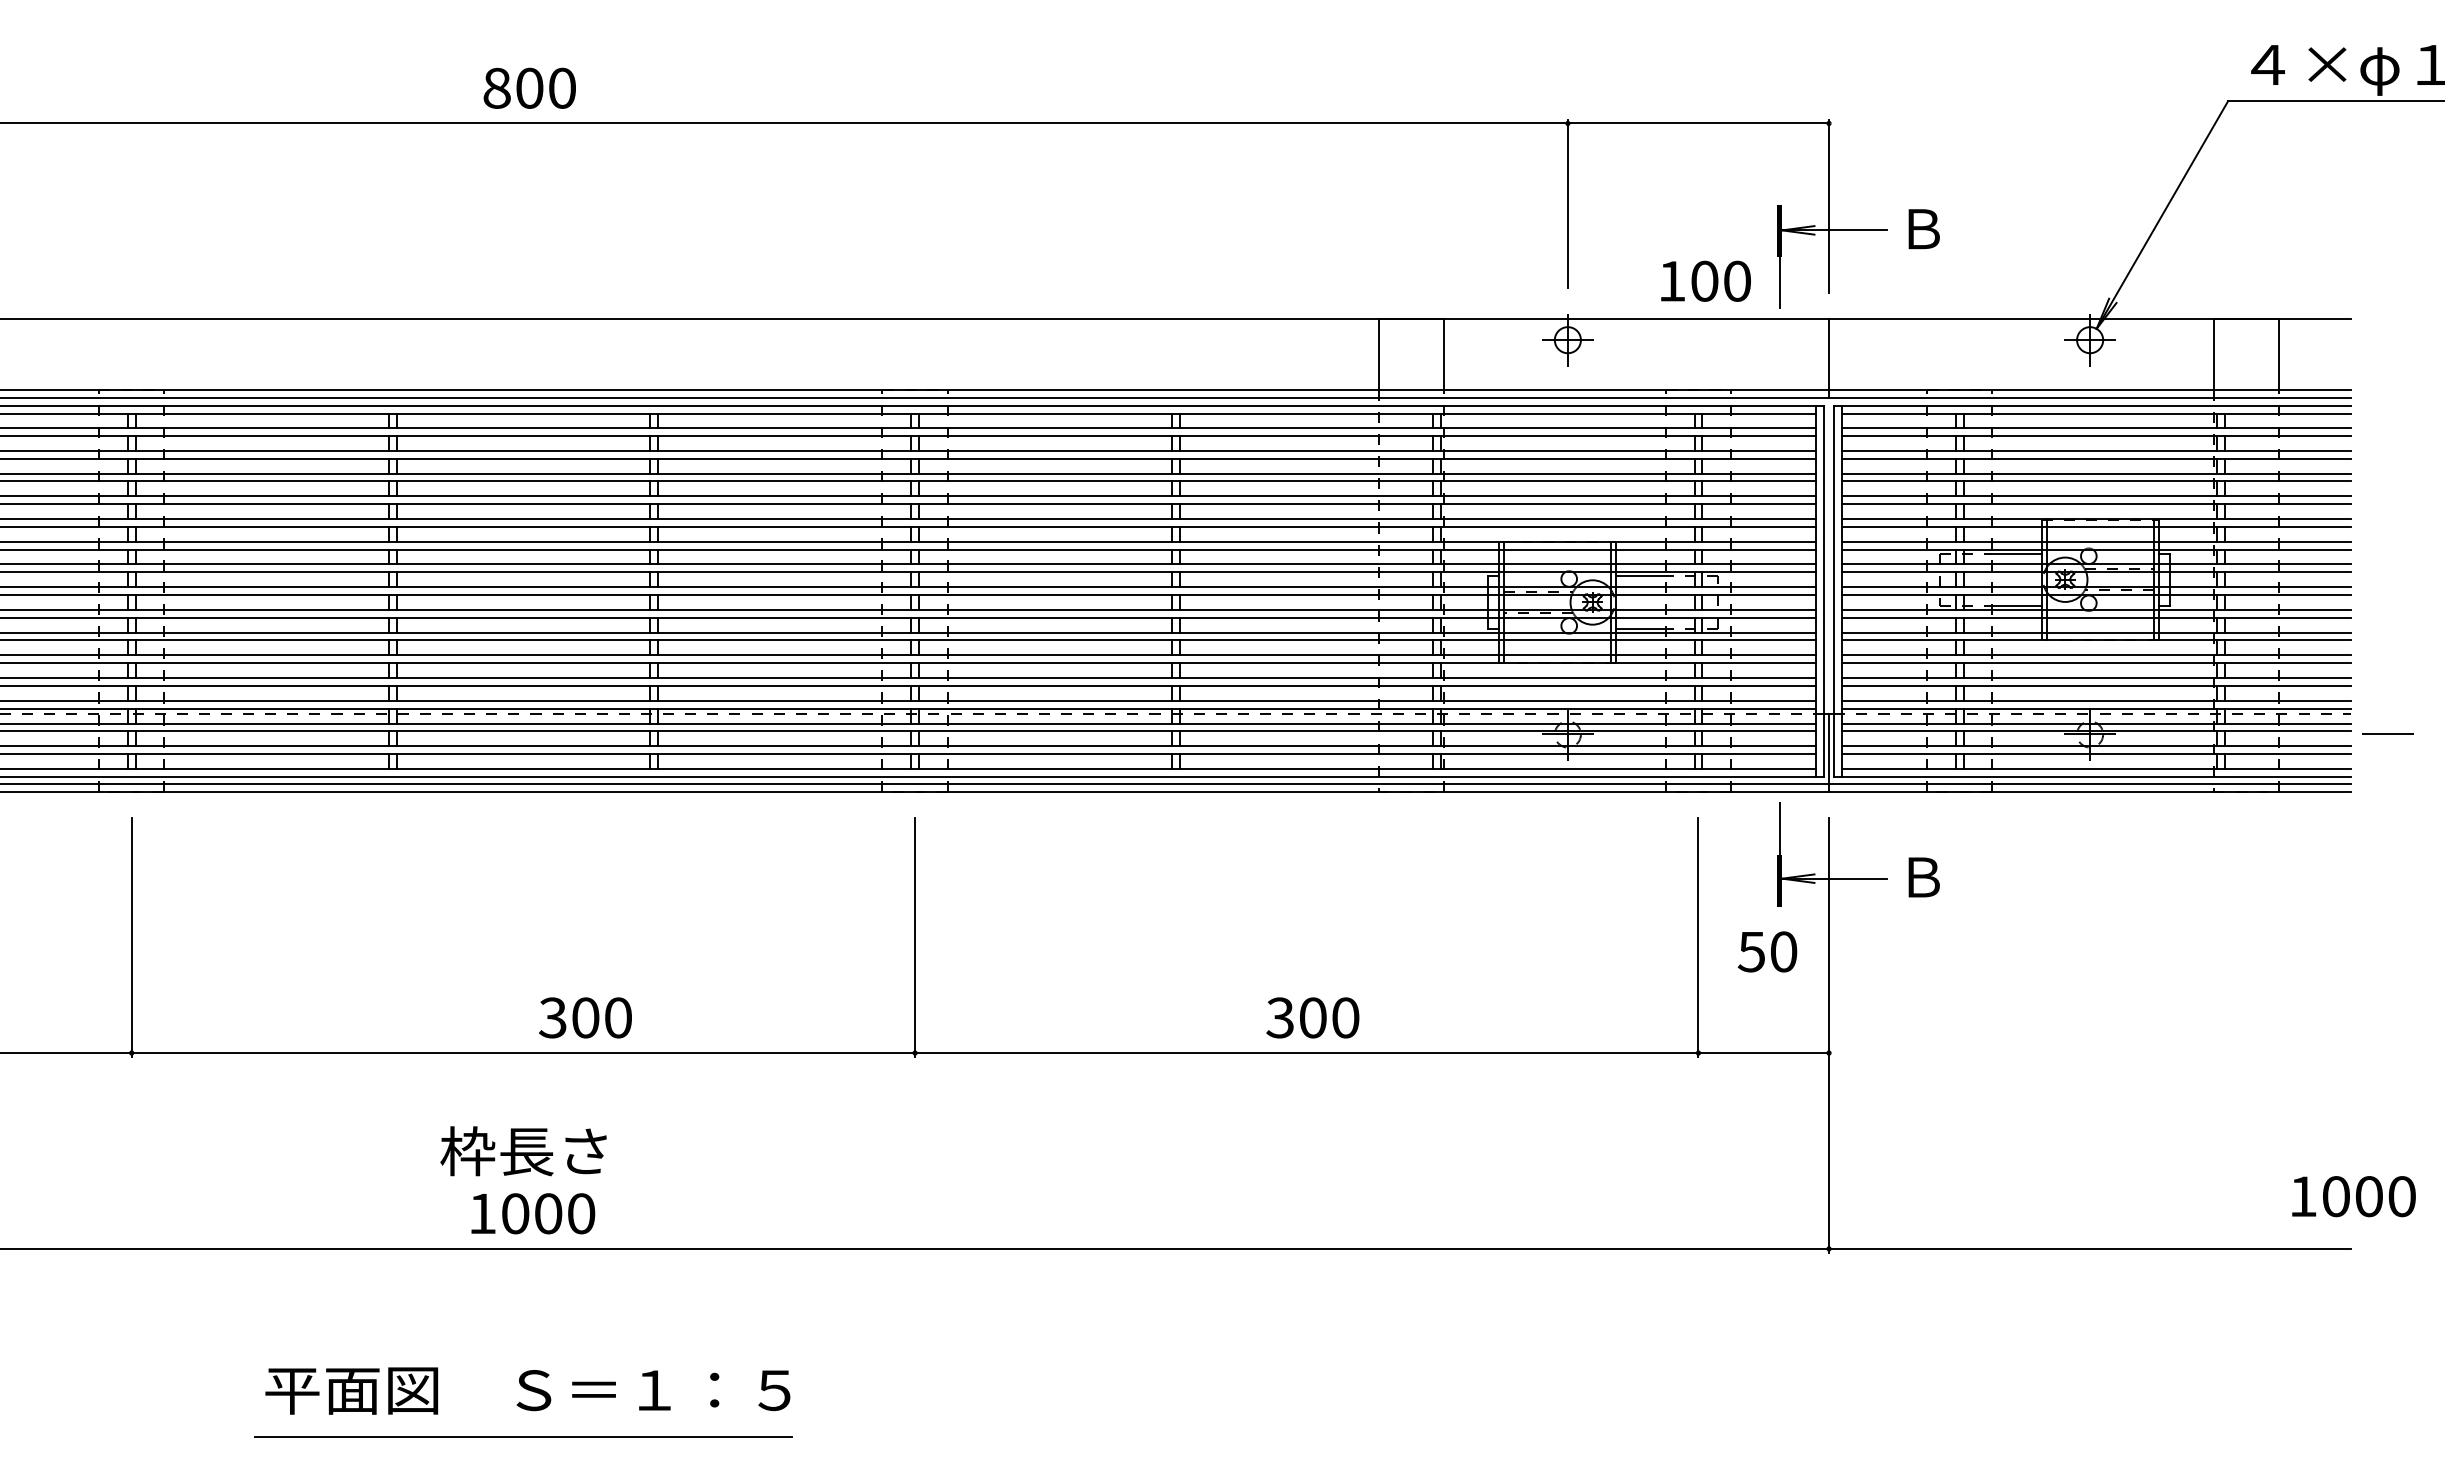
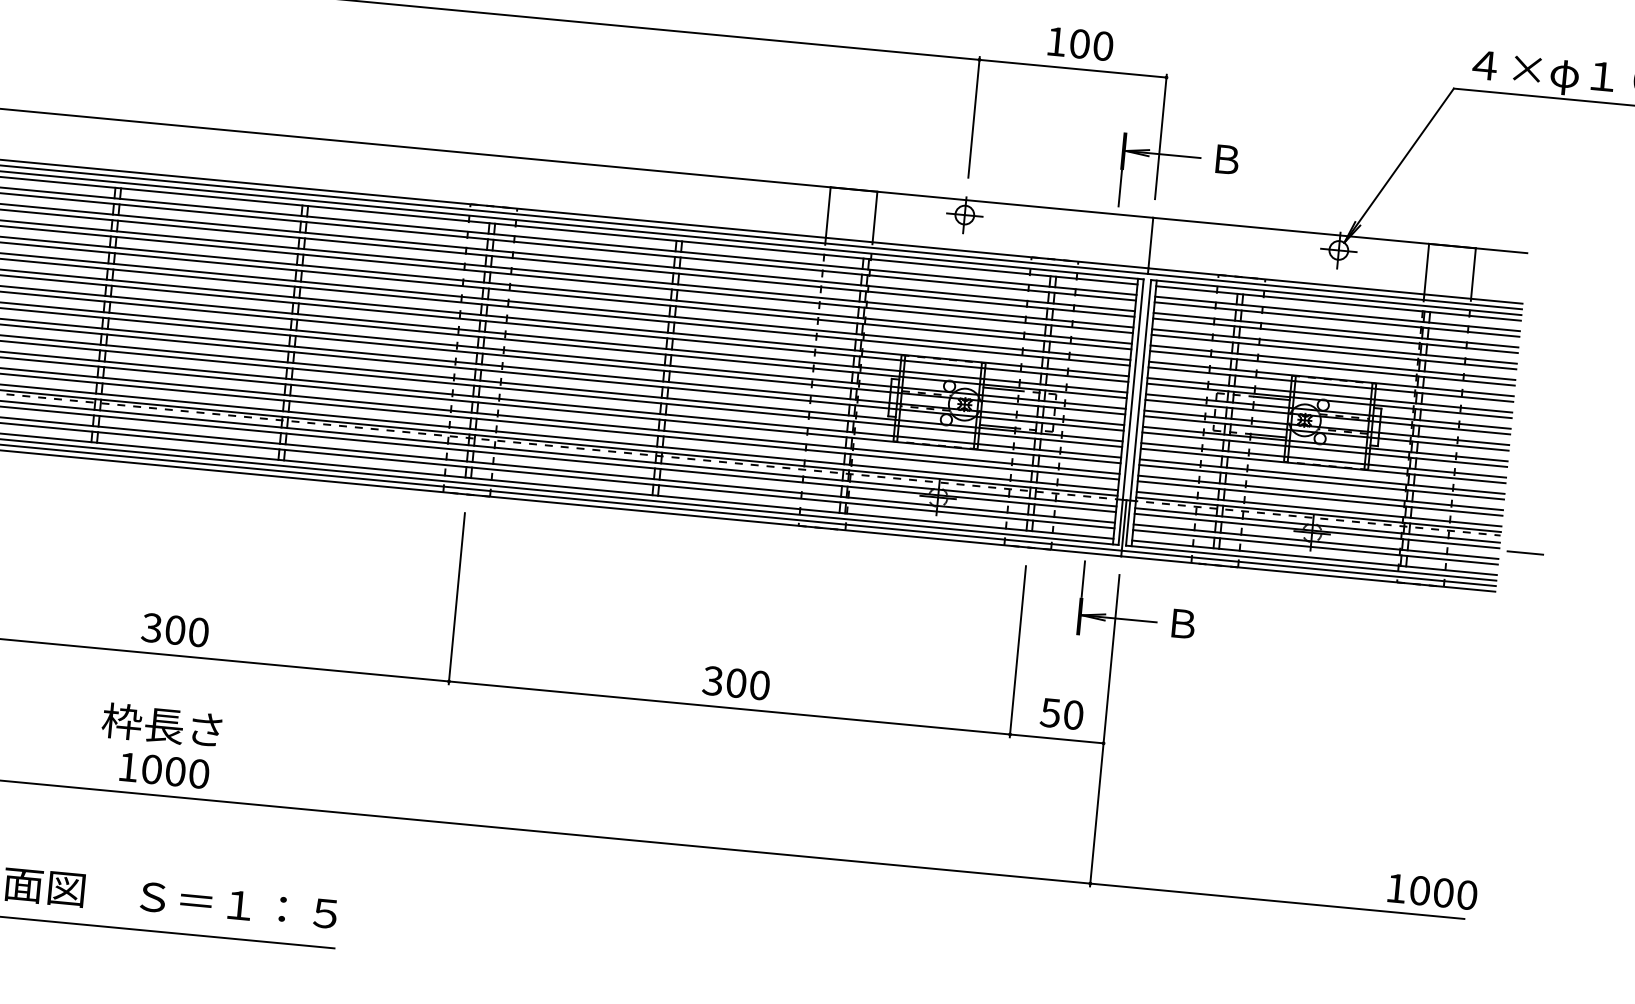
text: (1705, 280) -> (1080, 43), moved
text: (1767, 951) -> (1061, 713), moved
text: (585, 1017) -> (175, 629), moved
text: (2353, 1196) -> (1432, 891), moved

